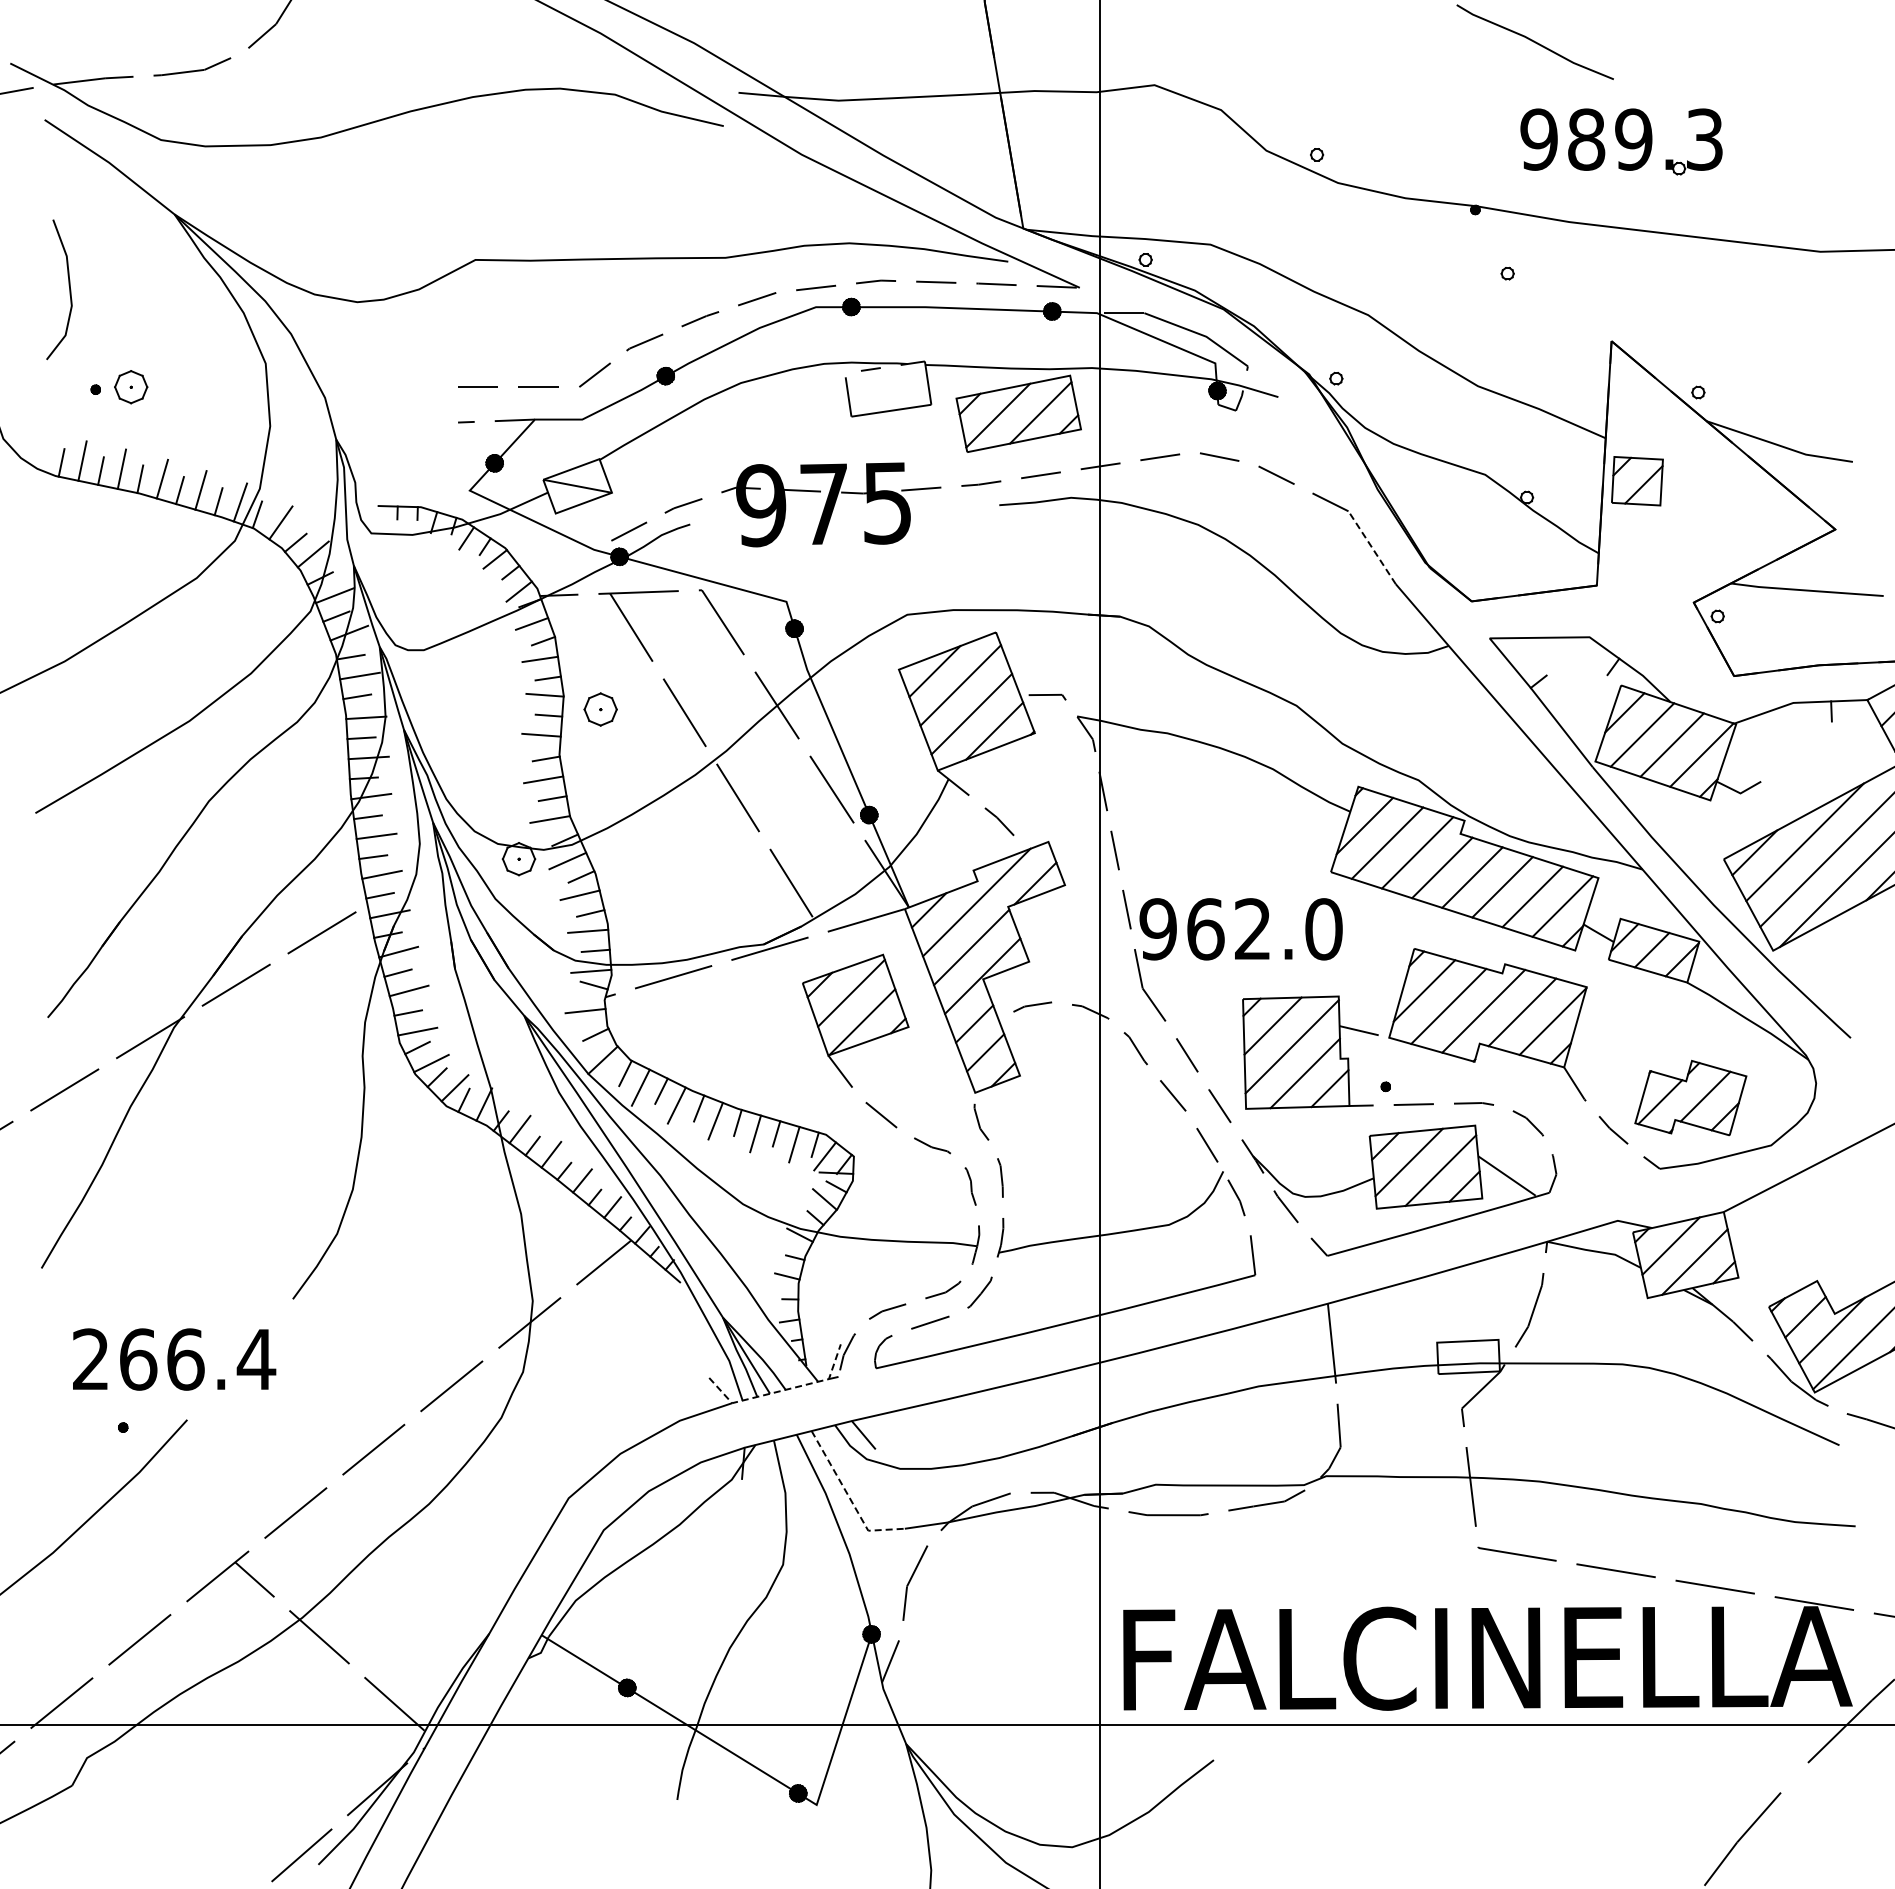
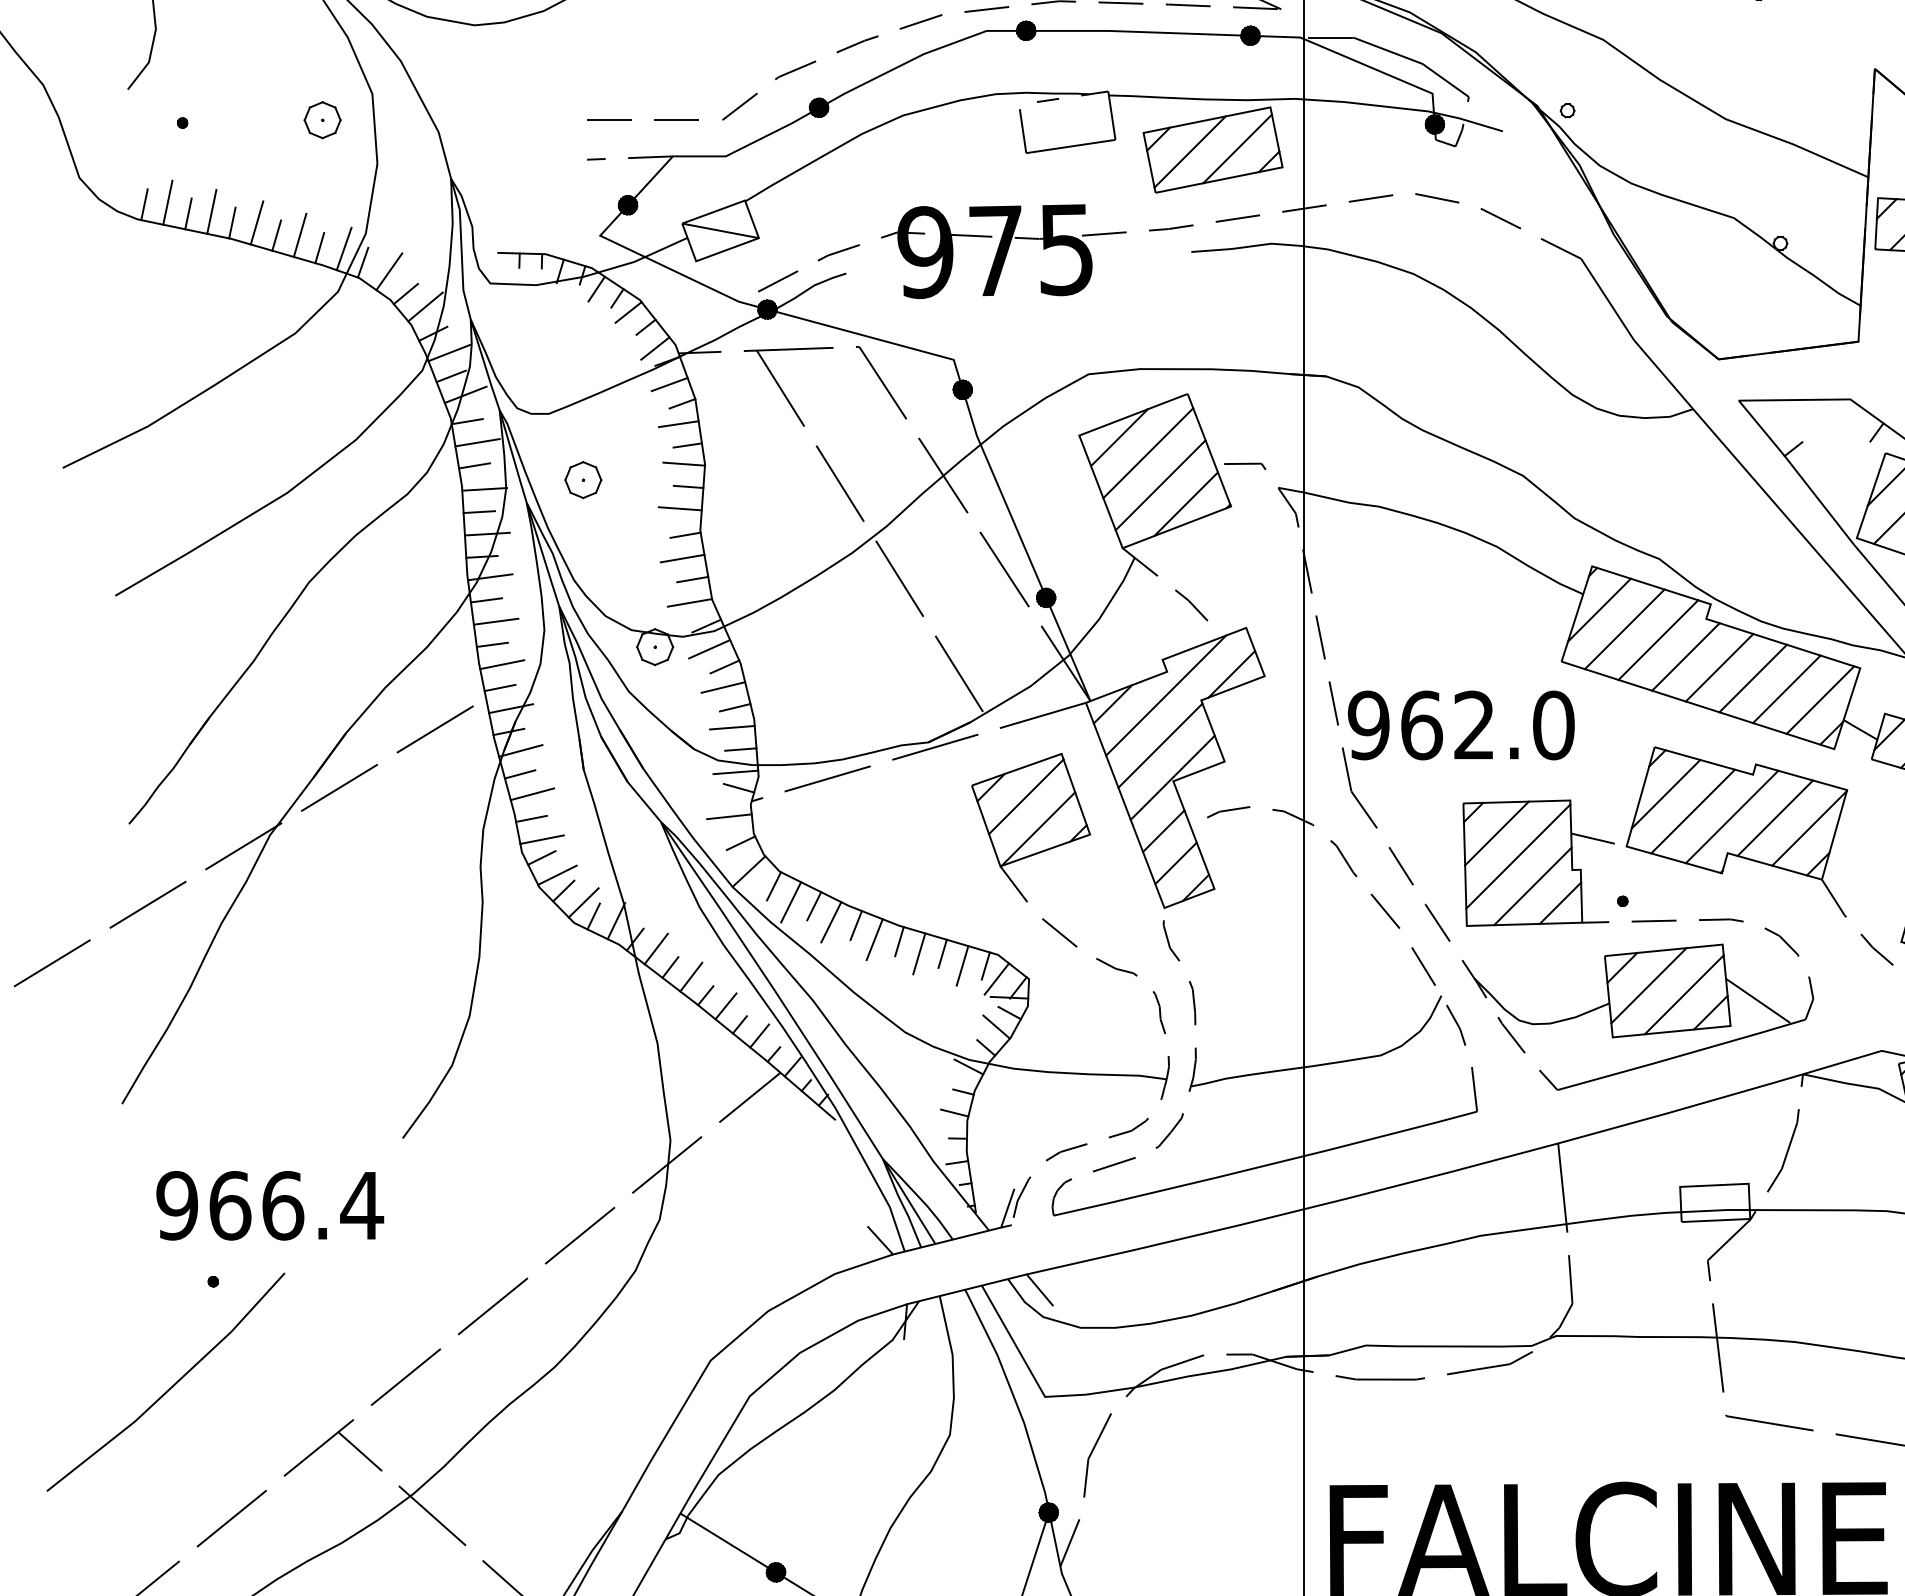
part: (131, 387) -> (322, 120), moved
line: (1371, 547) -> (1606, 299), dashed -> solid
part: (600, 709) -> (583, 480), moved
text: (90, 1359) -> (176, 1205), 266.4 -> 966.4
line: (781, 1390) -> (948, 1240), dashed -> solid
line: (849, 1497) -> (1024, 1359), dashed -> solid

